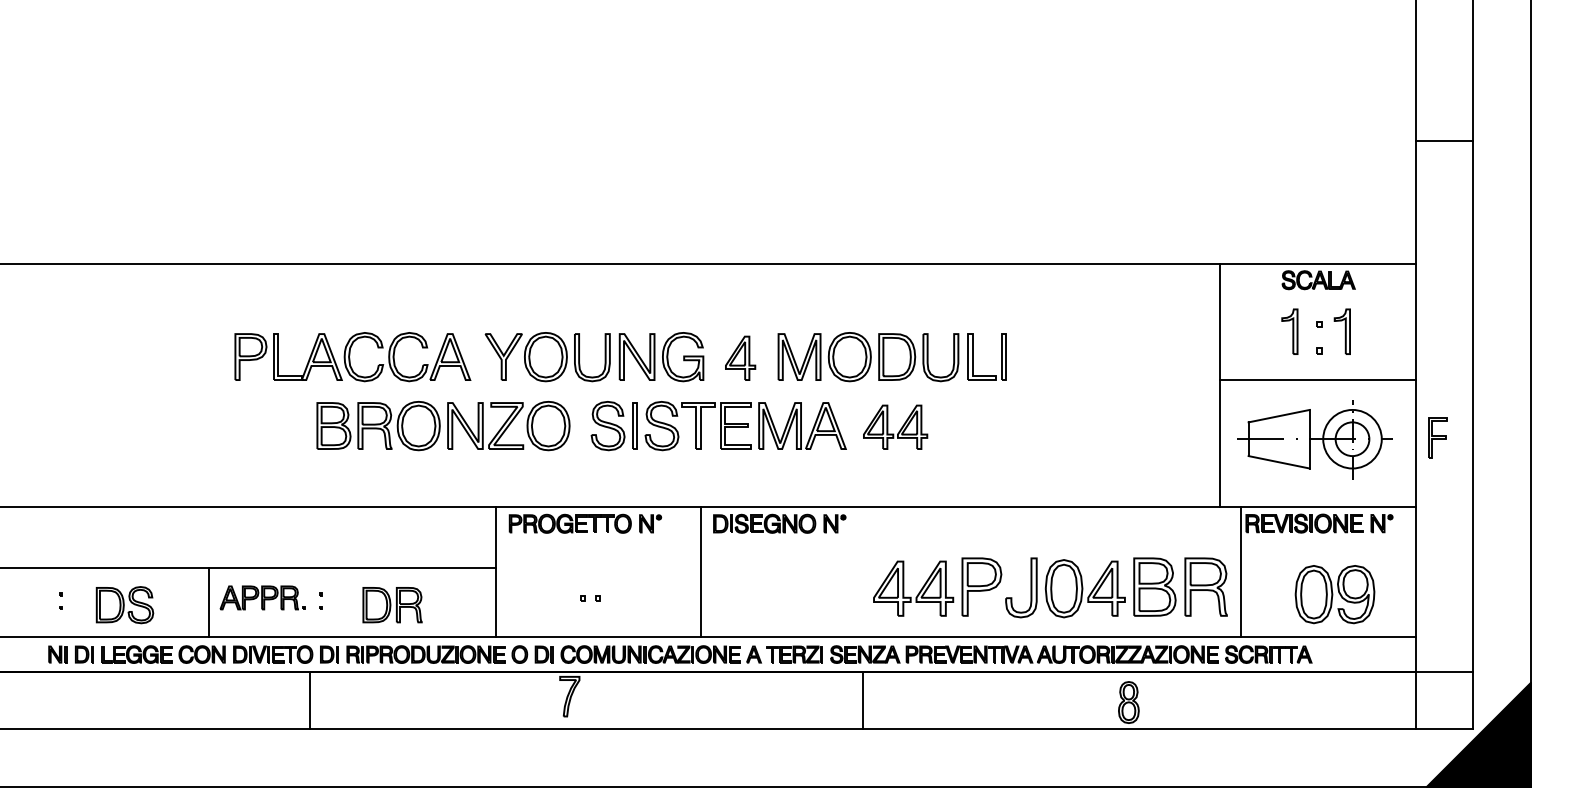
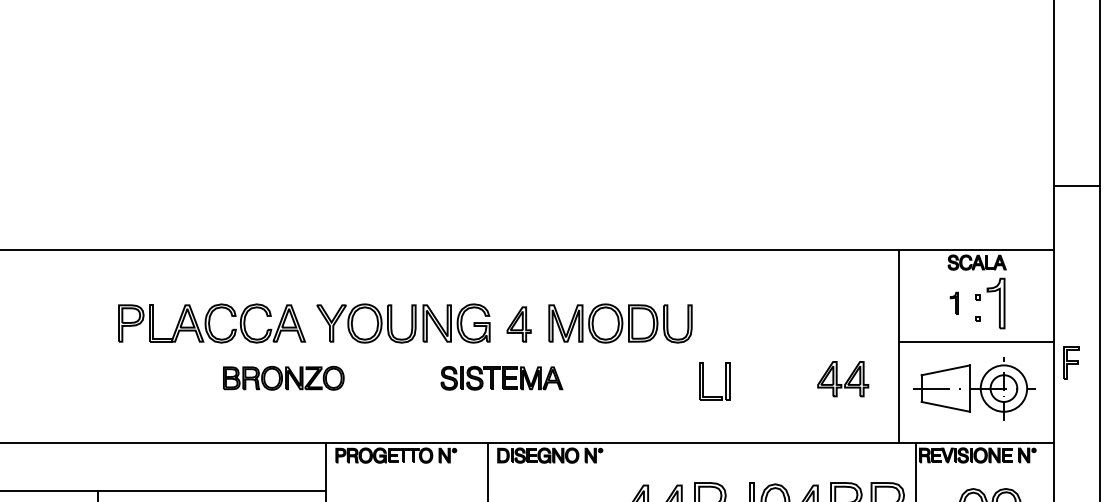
line: (1444, 141) -> (1076, 186), moved
part: (1289, 331) -> (954, 303), size x0.6
part: (1341, 331) -> (995, 303), size x1.4
part: (973, 356) -> (703, 380), moved
part: (443, 426) -> (283, 378), size x0.6
part: (718, 426) -> (501, 378), size x0.6
part: (895, 426) -> (843, 378), moved
part: (1437, 437) -> (1071, 362), moved

